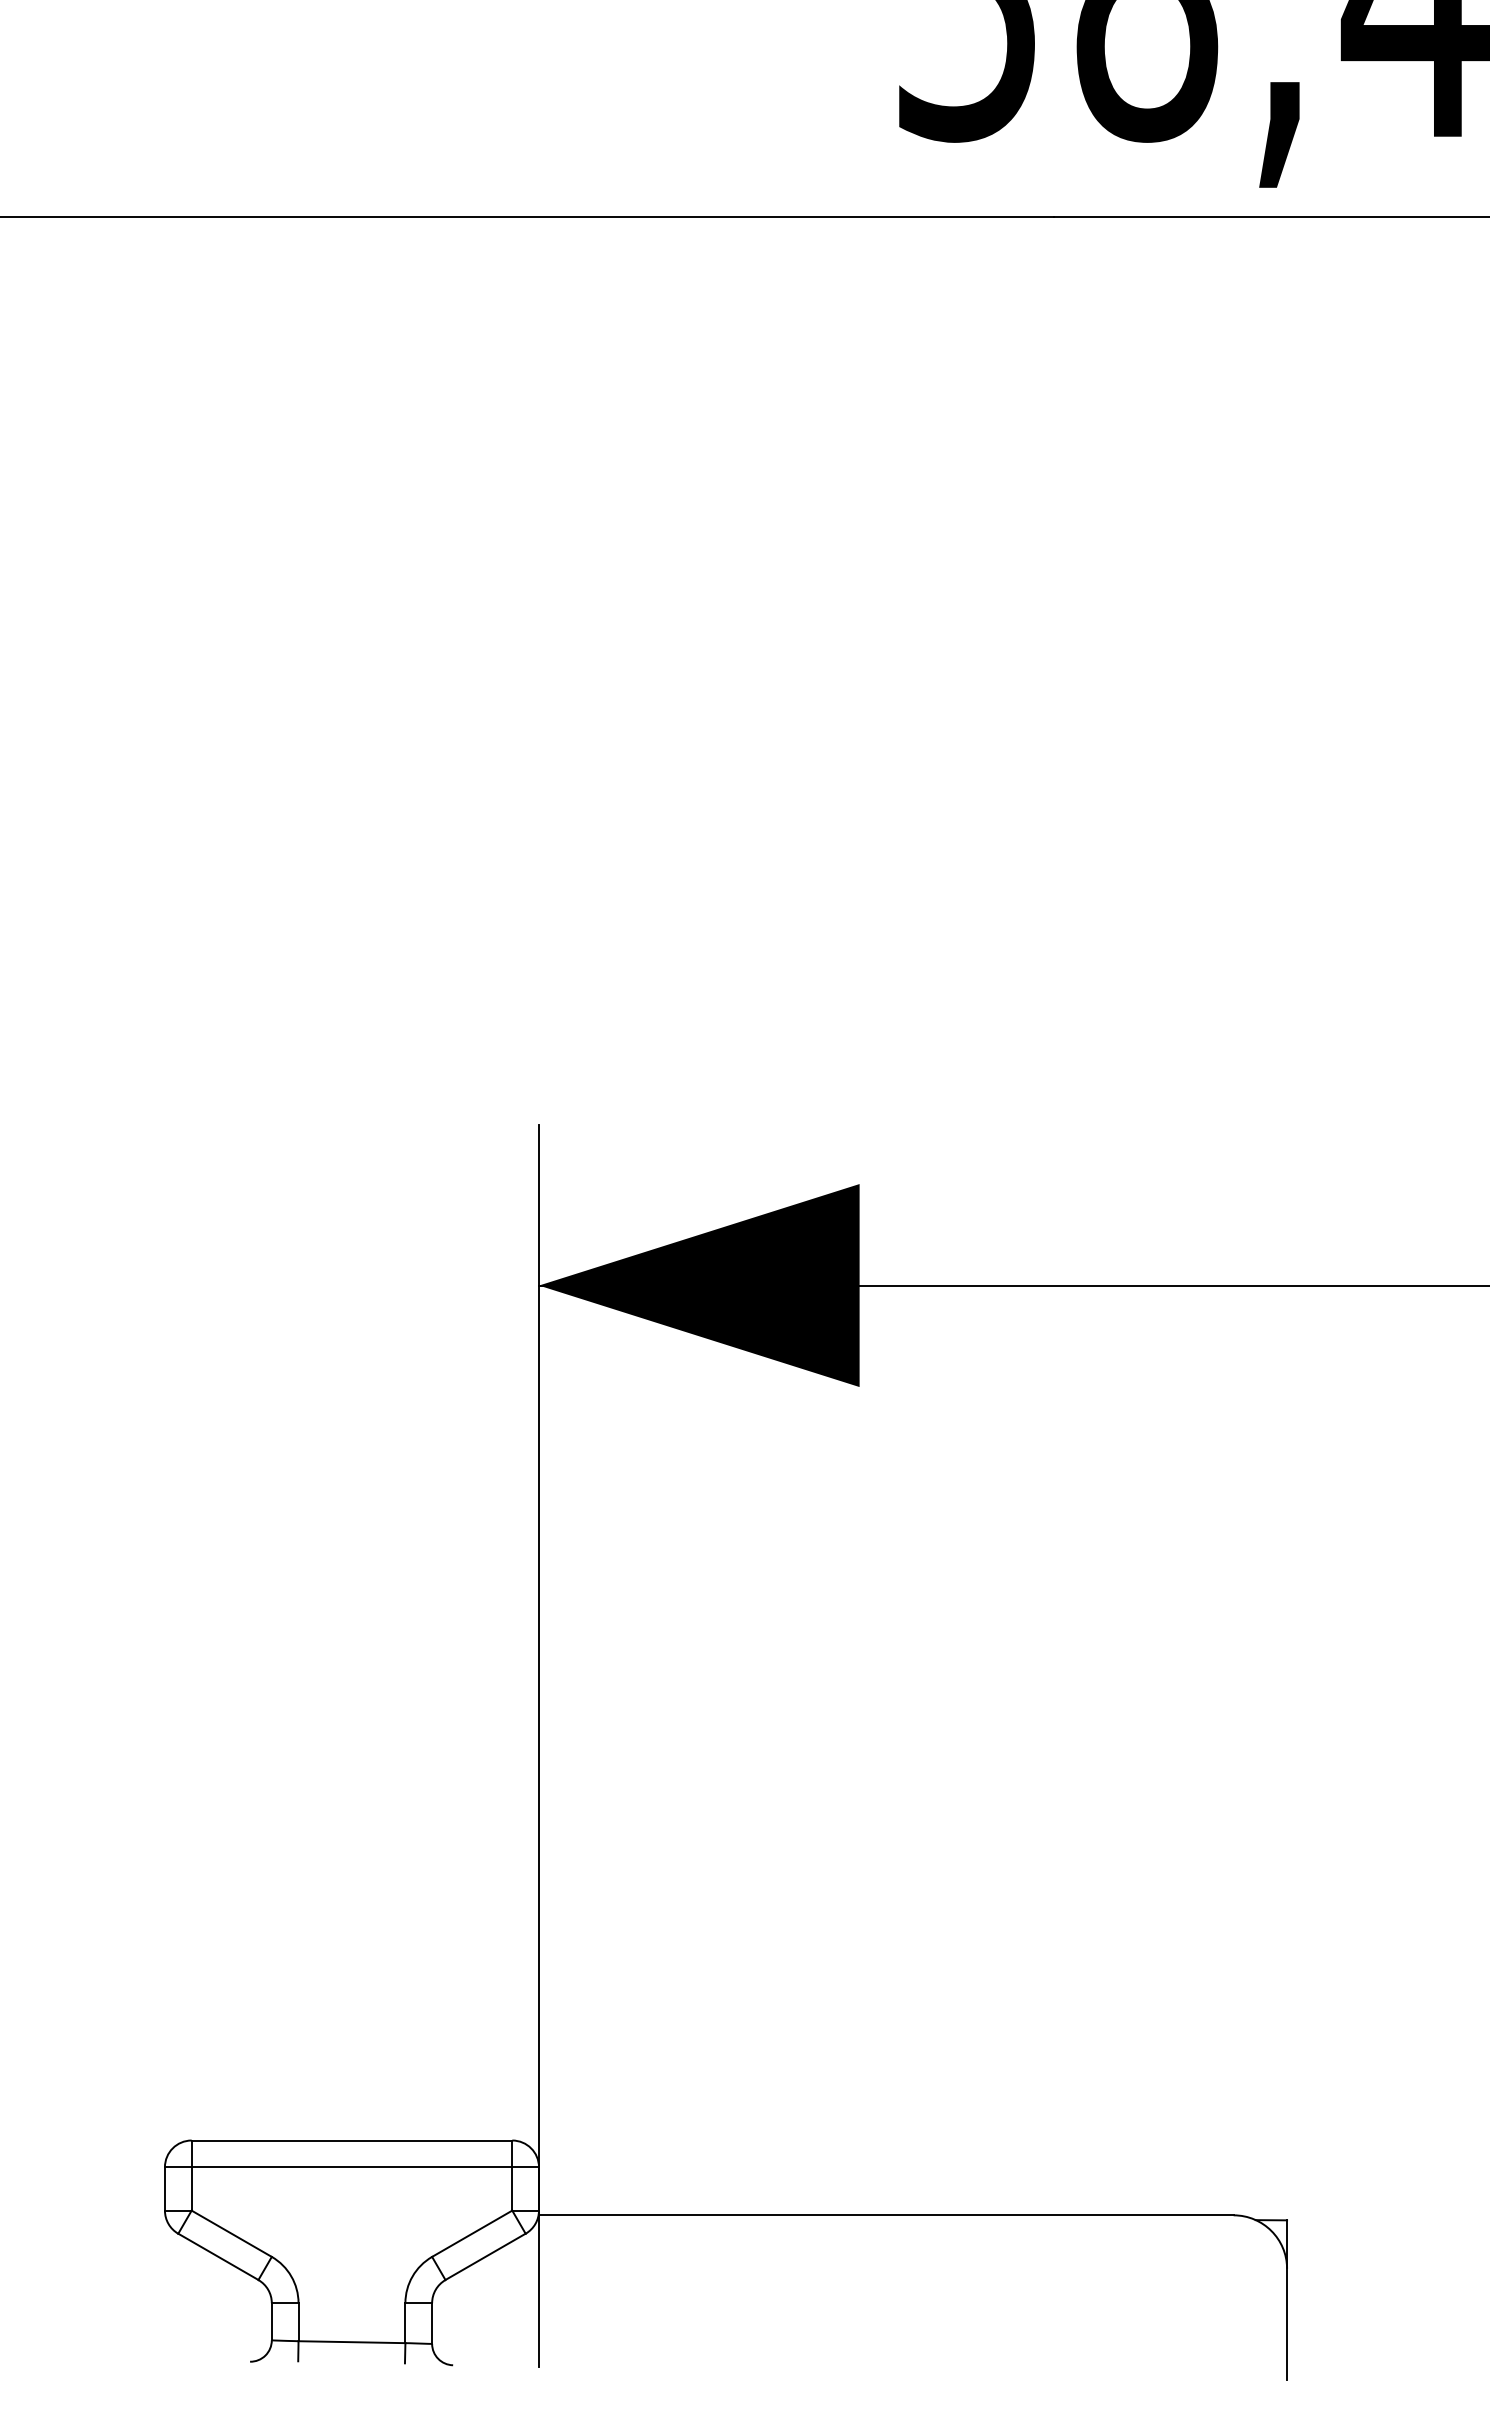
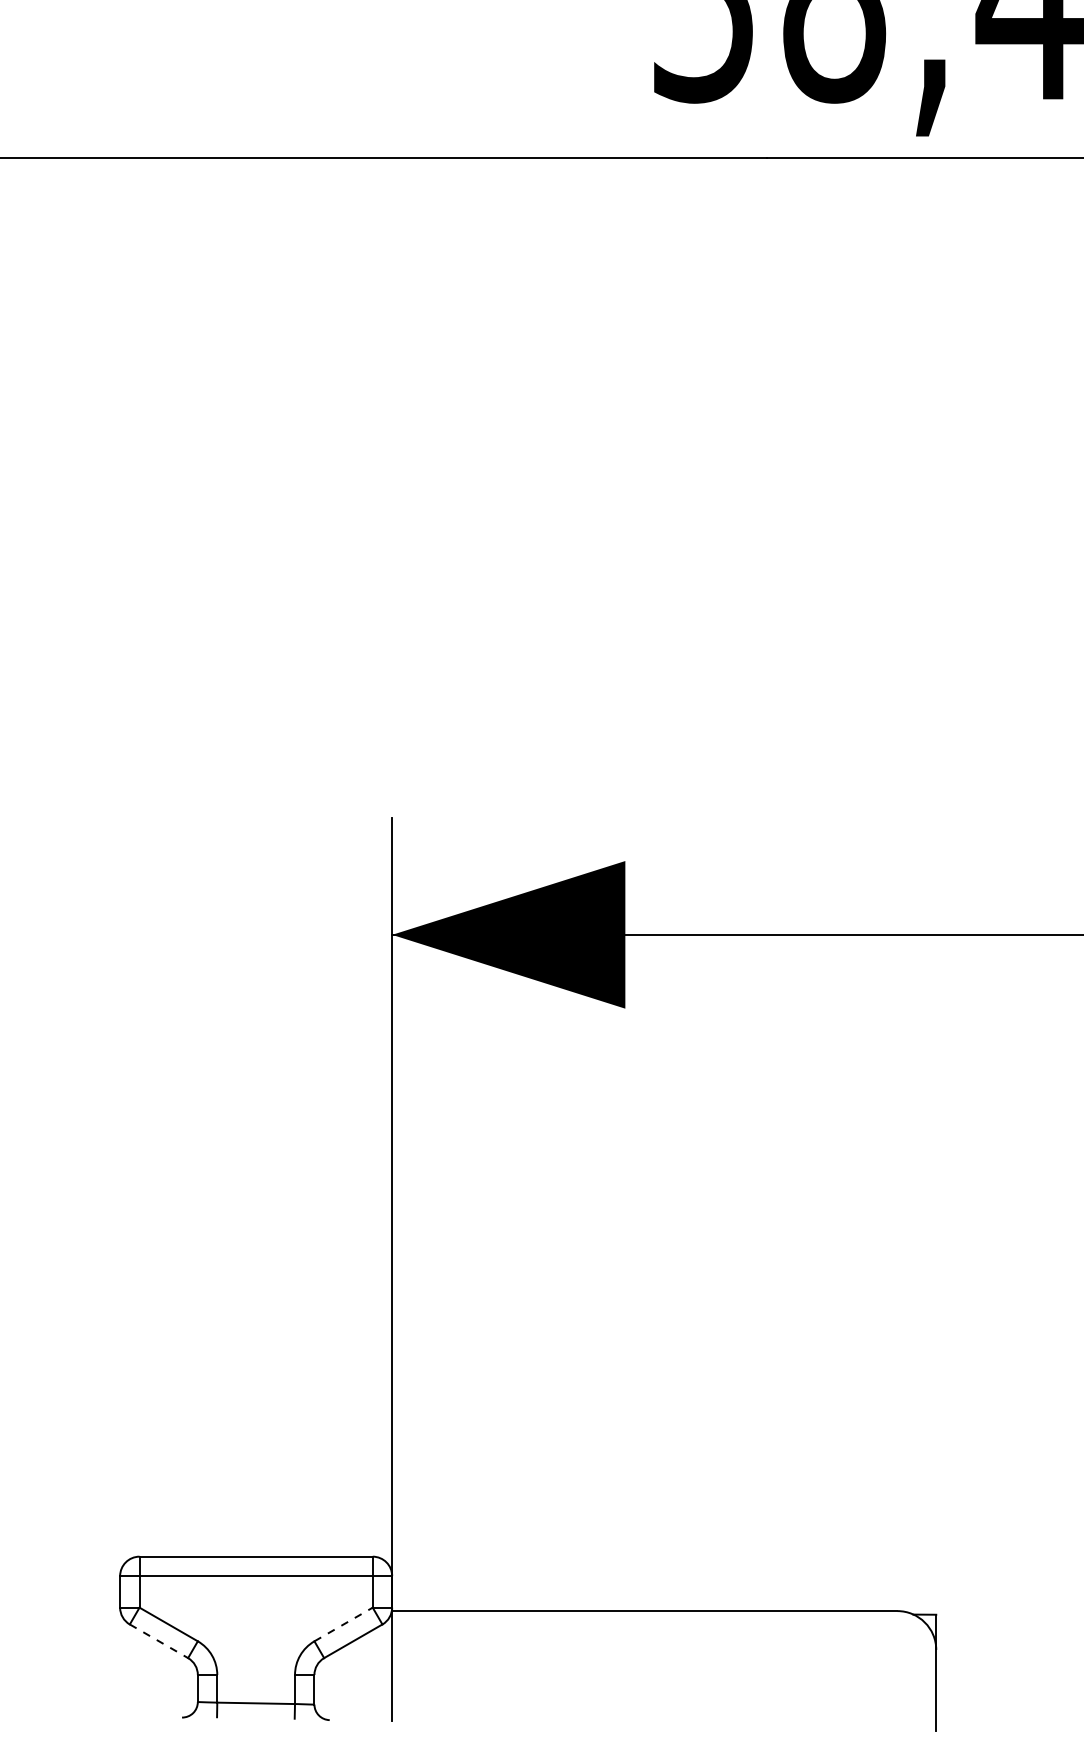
line: (472, 2233) -> (343, 1624), solid -> dashed
line: (218, 2257) -> (159, 1641), solid -> dashed

